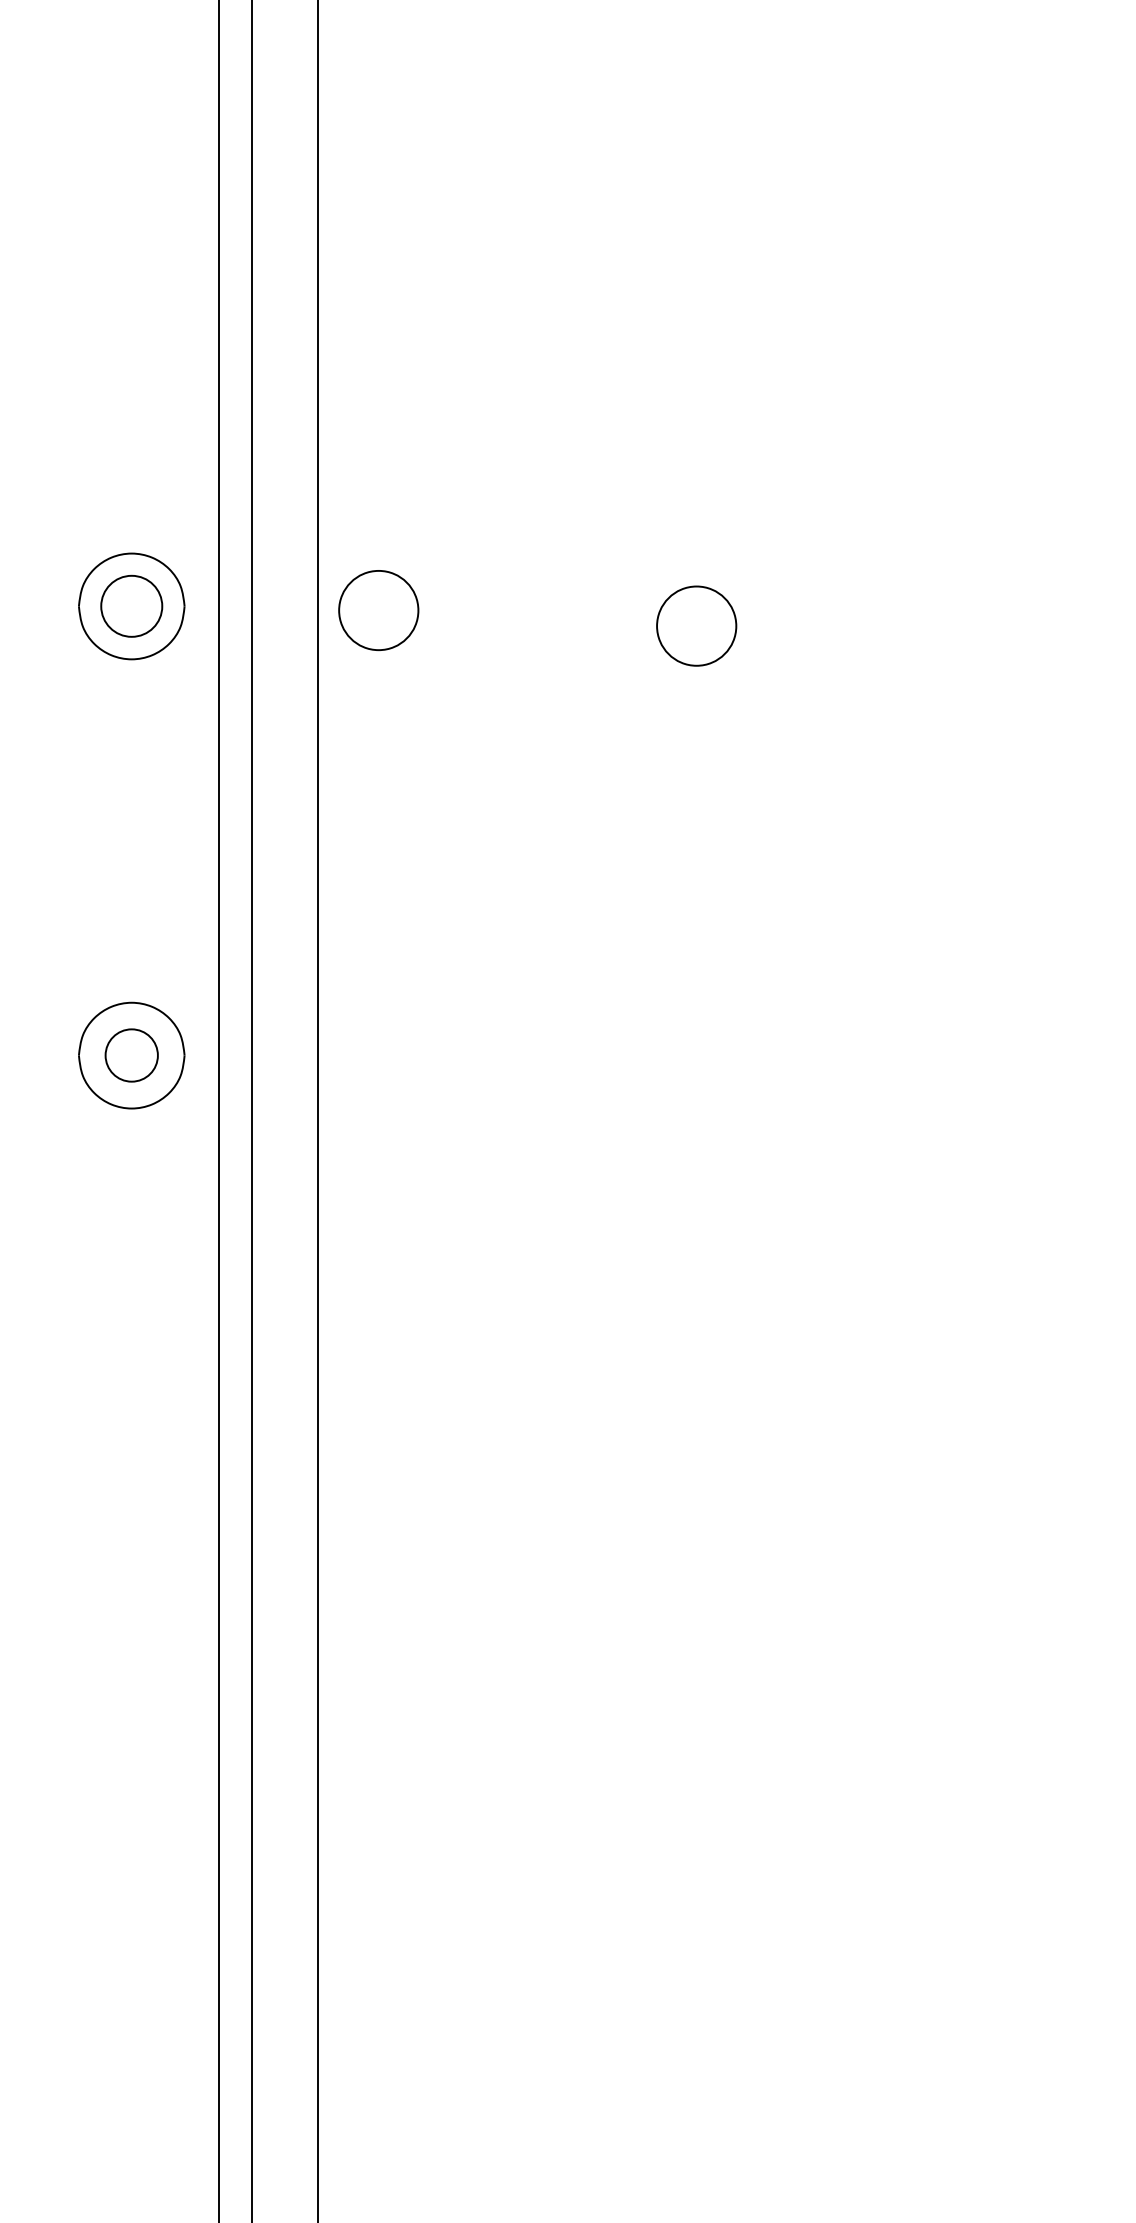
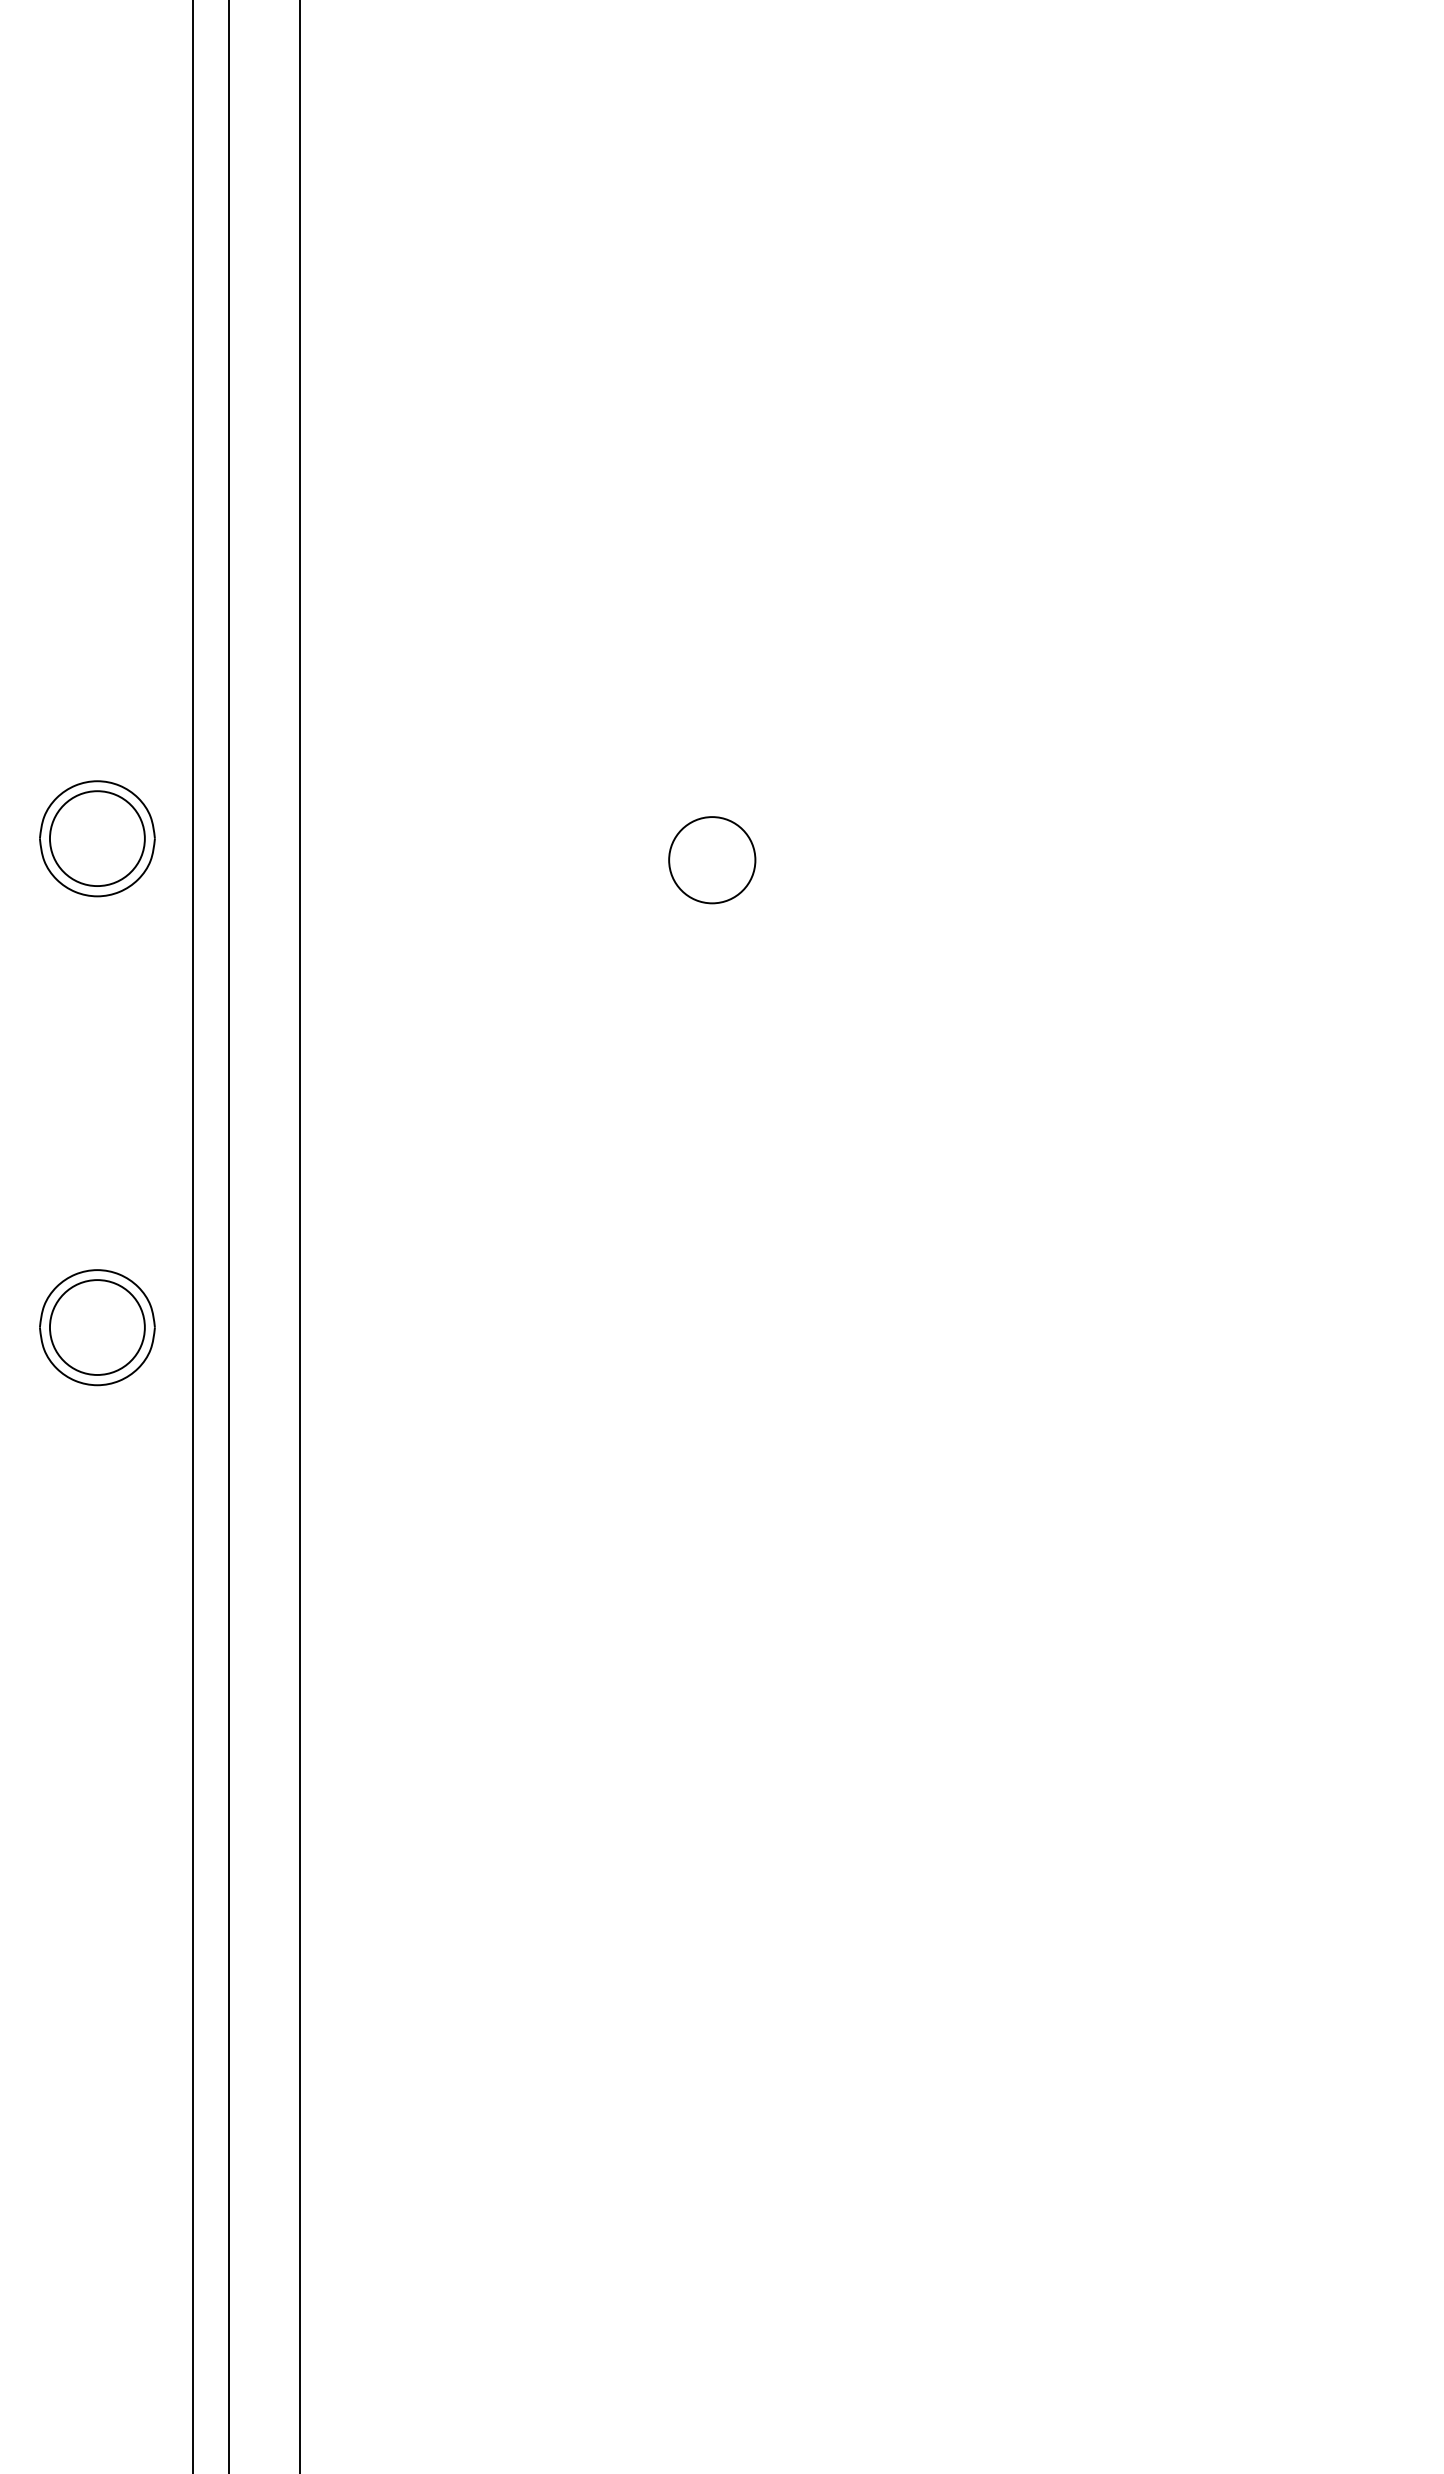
circle: (130, 606) -> (96, 838), size x1.43
circle: (378, 610) -> (366, 843), removed
circle: (130, 1055) -> (96, 1327), size x1.67

